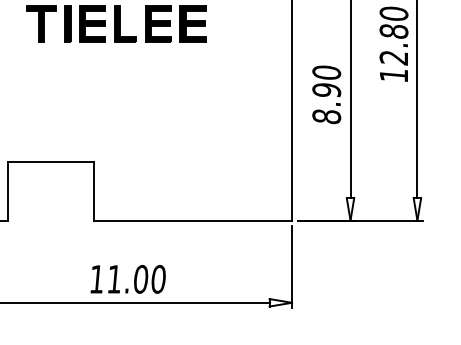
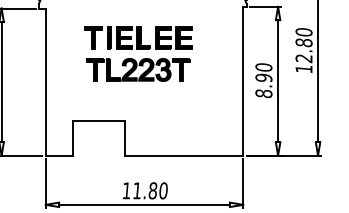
part: (116, 76) -> (138, 69), added
text: (140, 278) -> (152, 190), 11.00 -> 11.80

